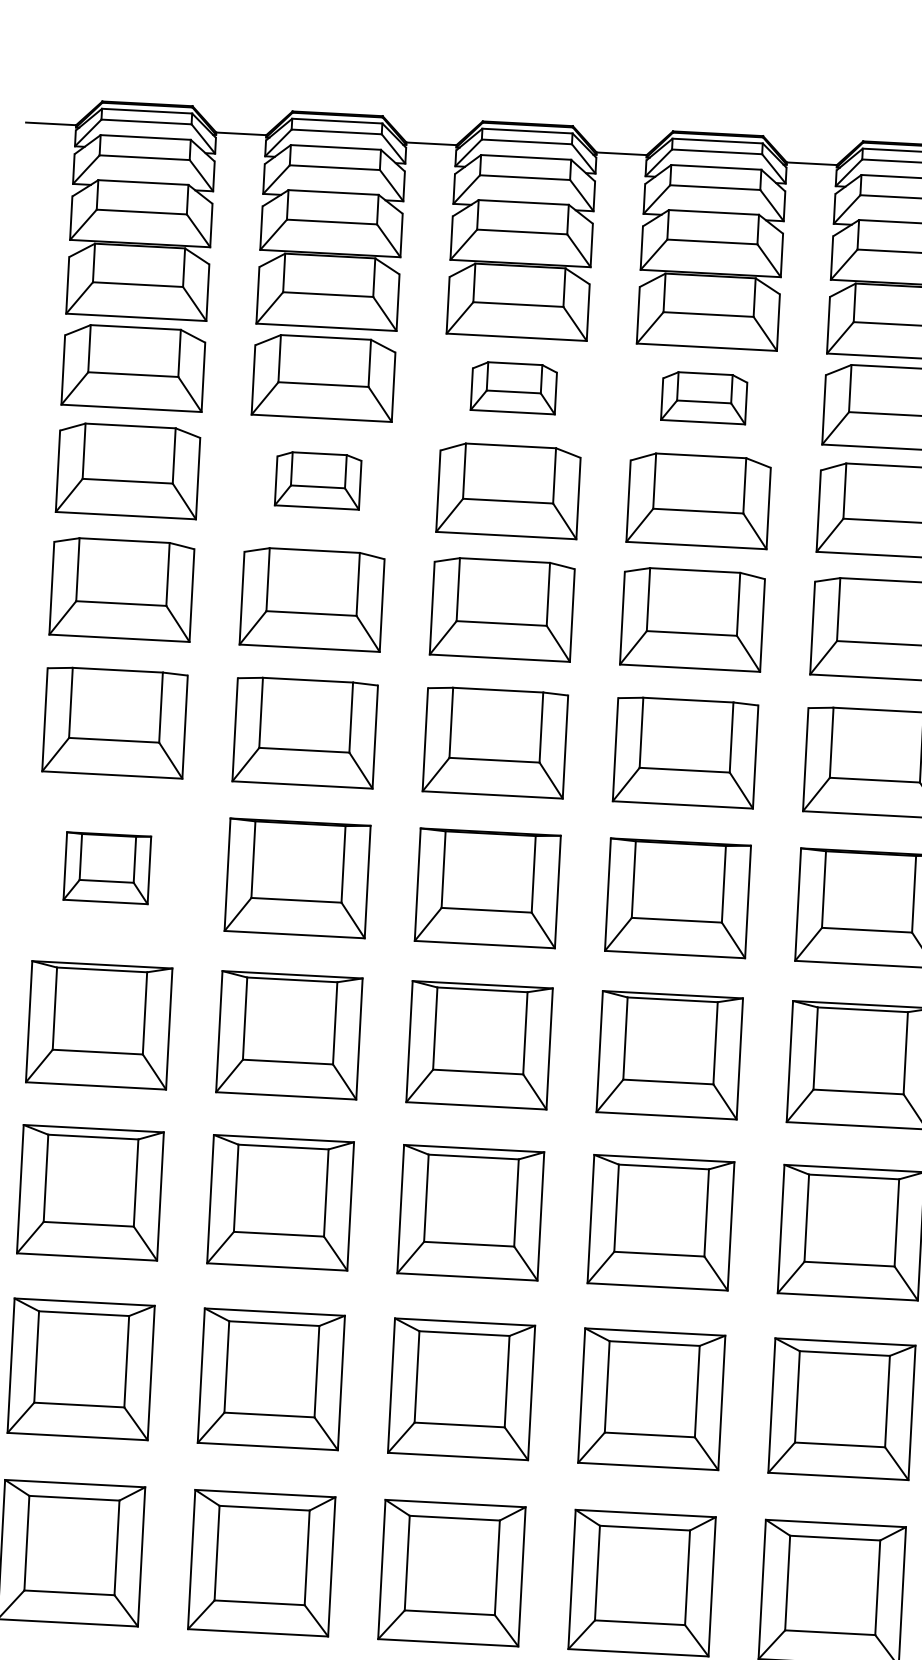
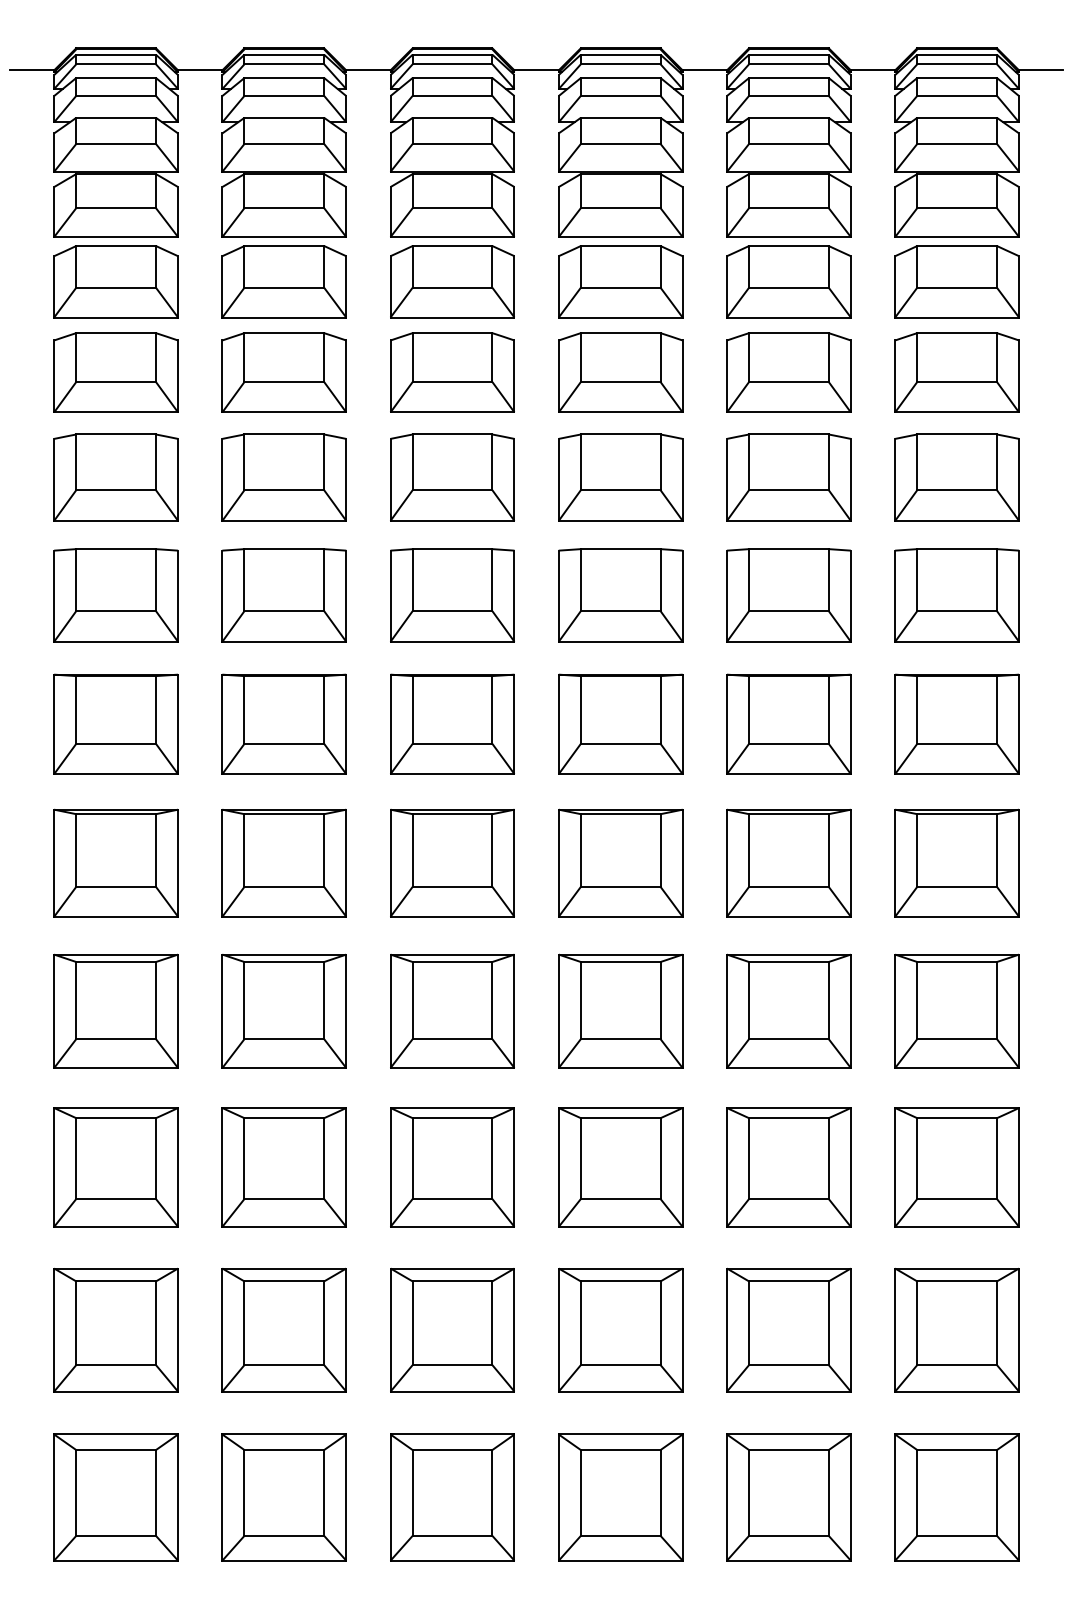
part: (514, 387) -> (452, 281), size x1.67
part: (703, 397) -> (620, 281), size x1.67
part: (317, 480) -> (283, 372), size x1.67
part: (106, 867) -> (115, 723), size x1.67

